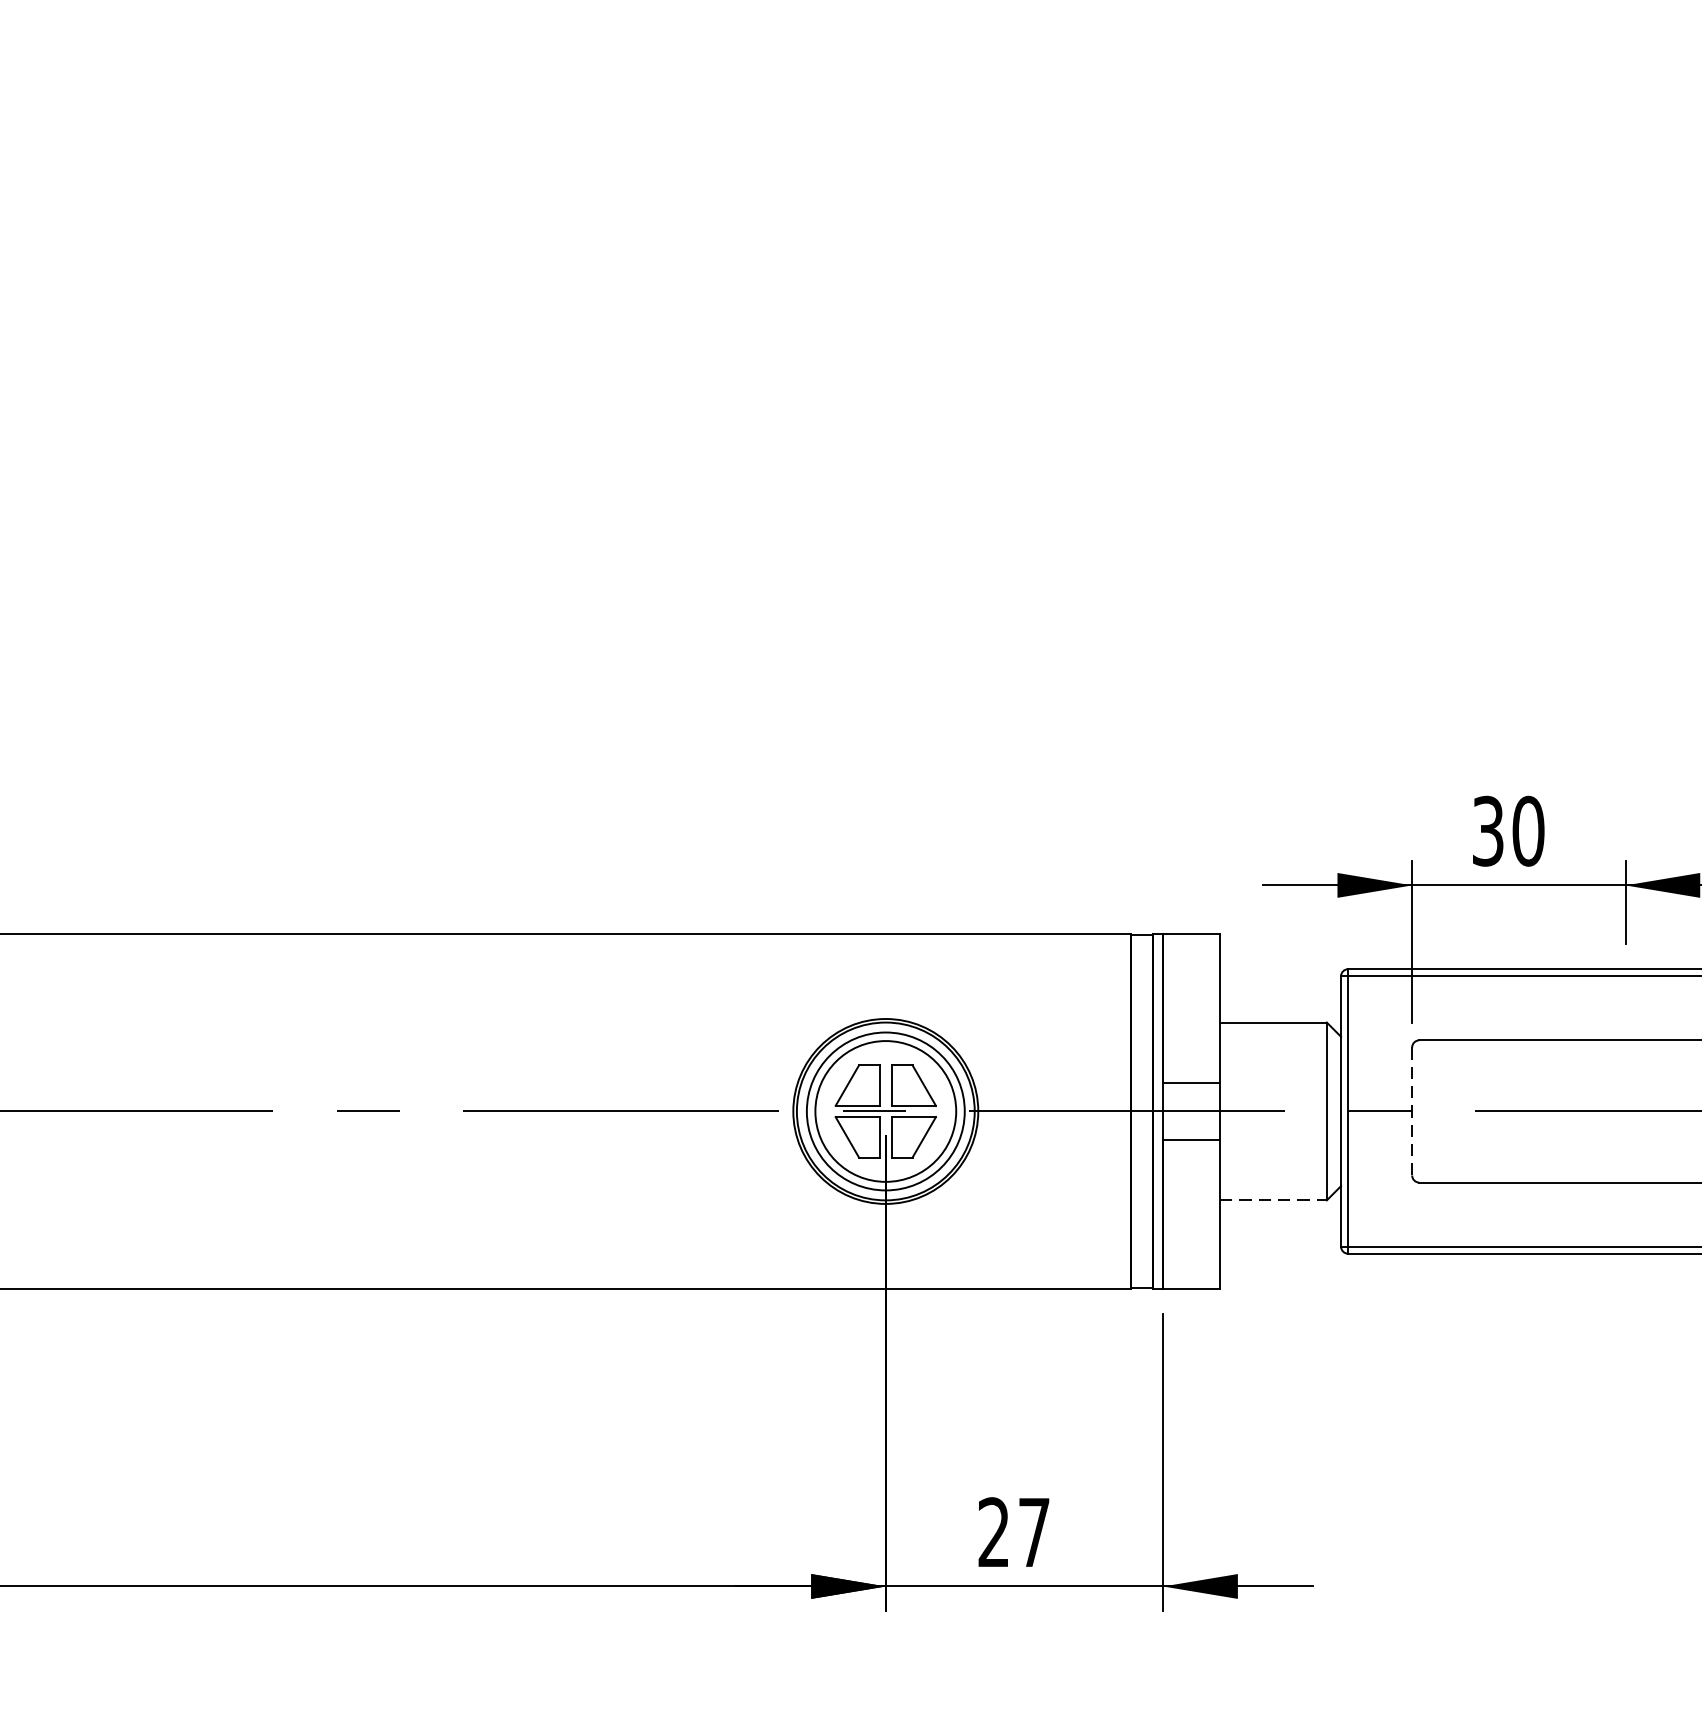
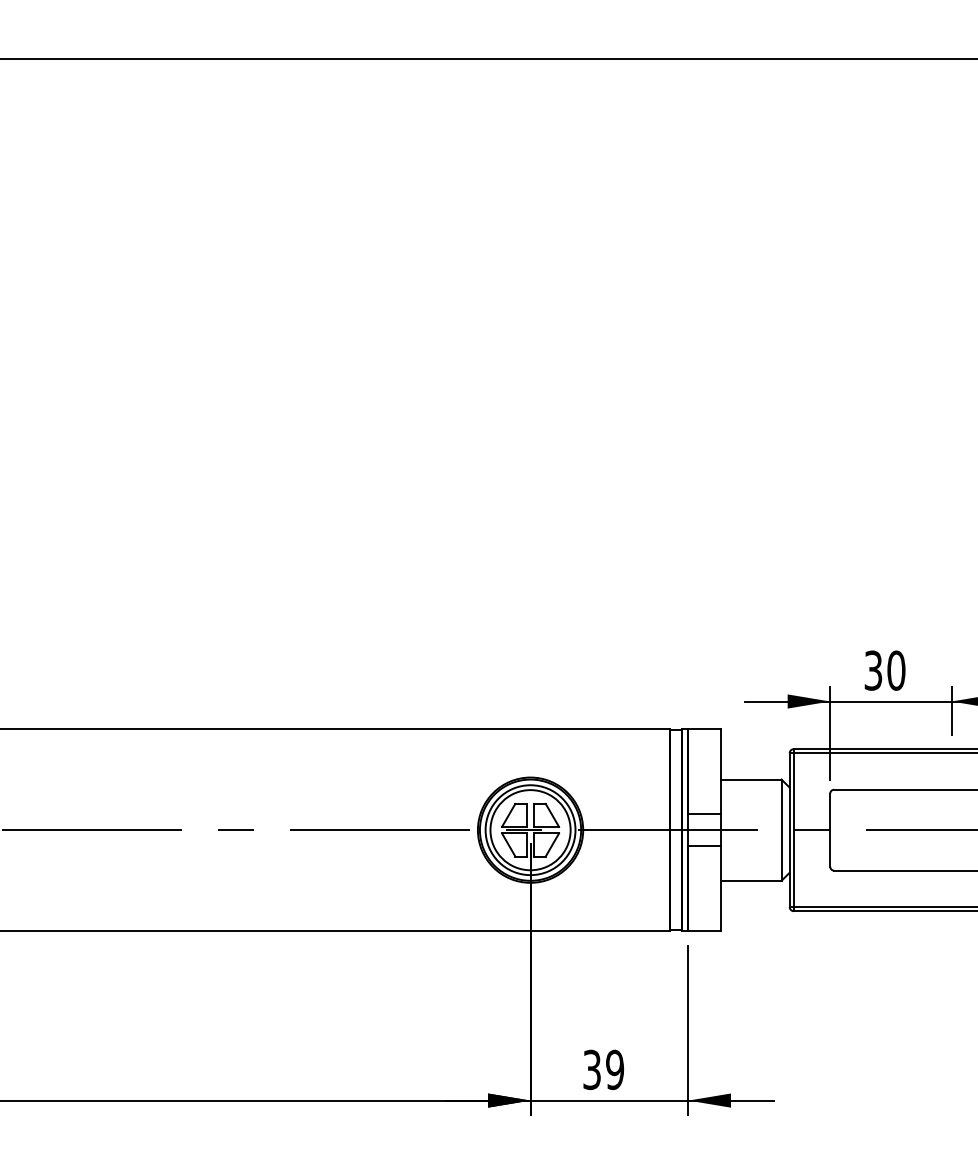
line: (1412, 1112) -> (830, 830), dashed -> solid
line: (1273, 1199) -> (751, 880), dashed -> solid
text: (1013, 1531) -> (603, 1069), 27 -> 39

